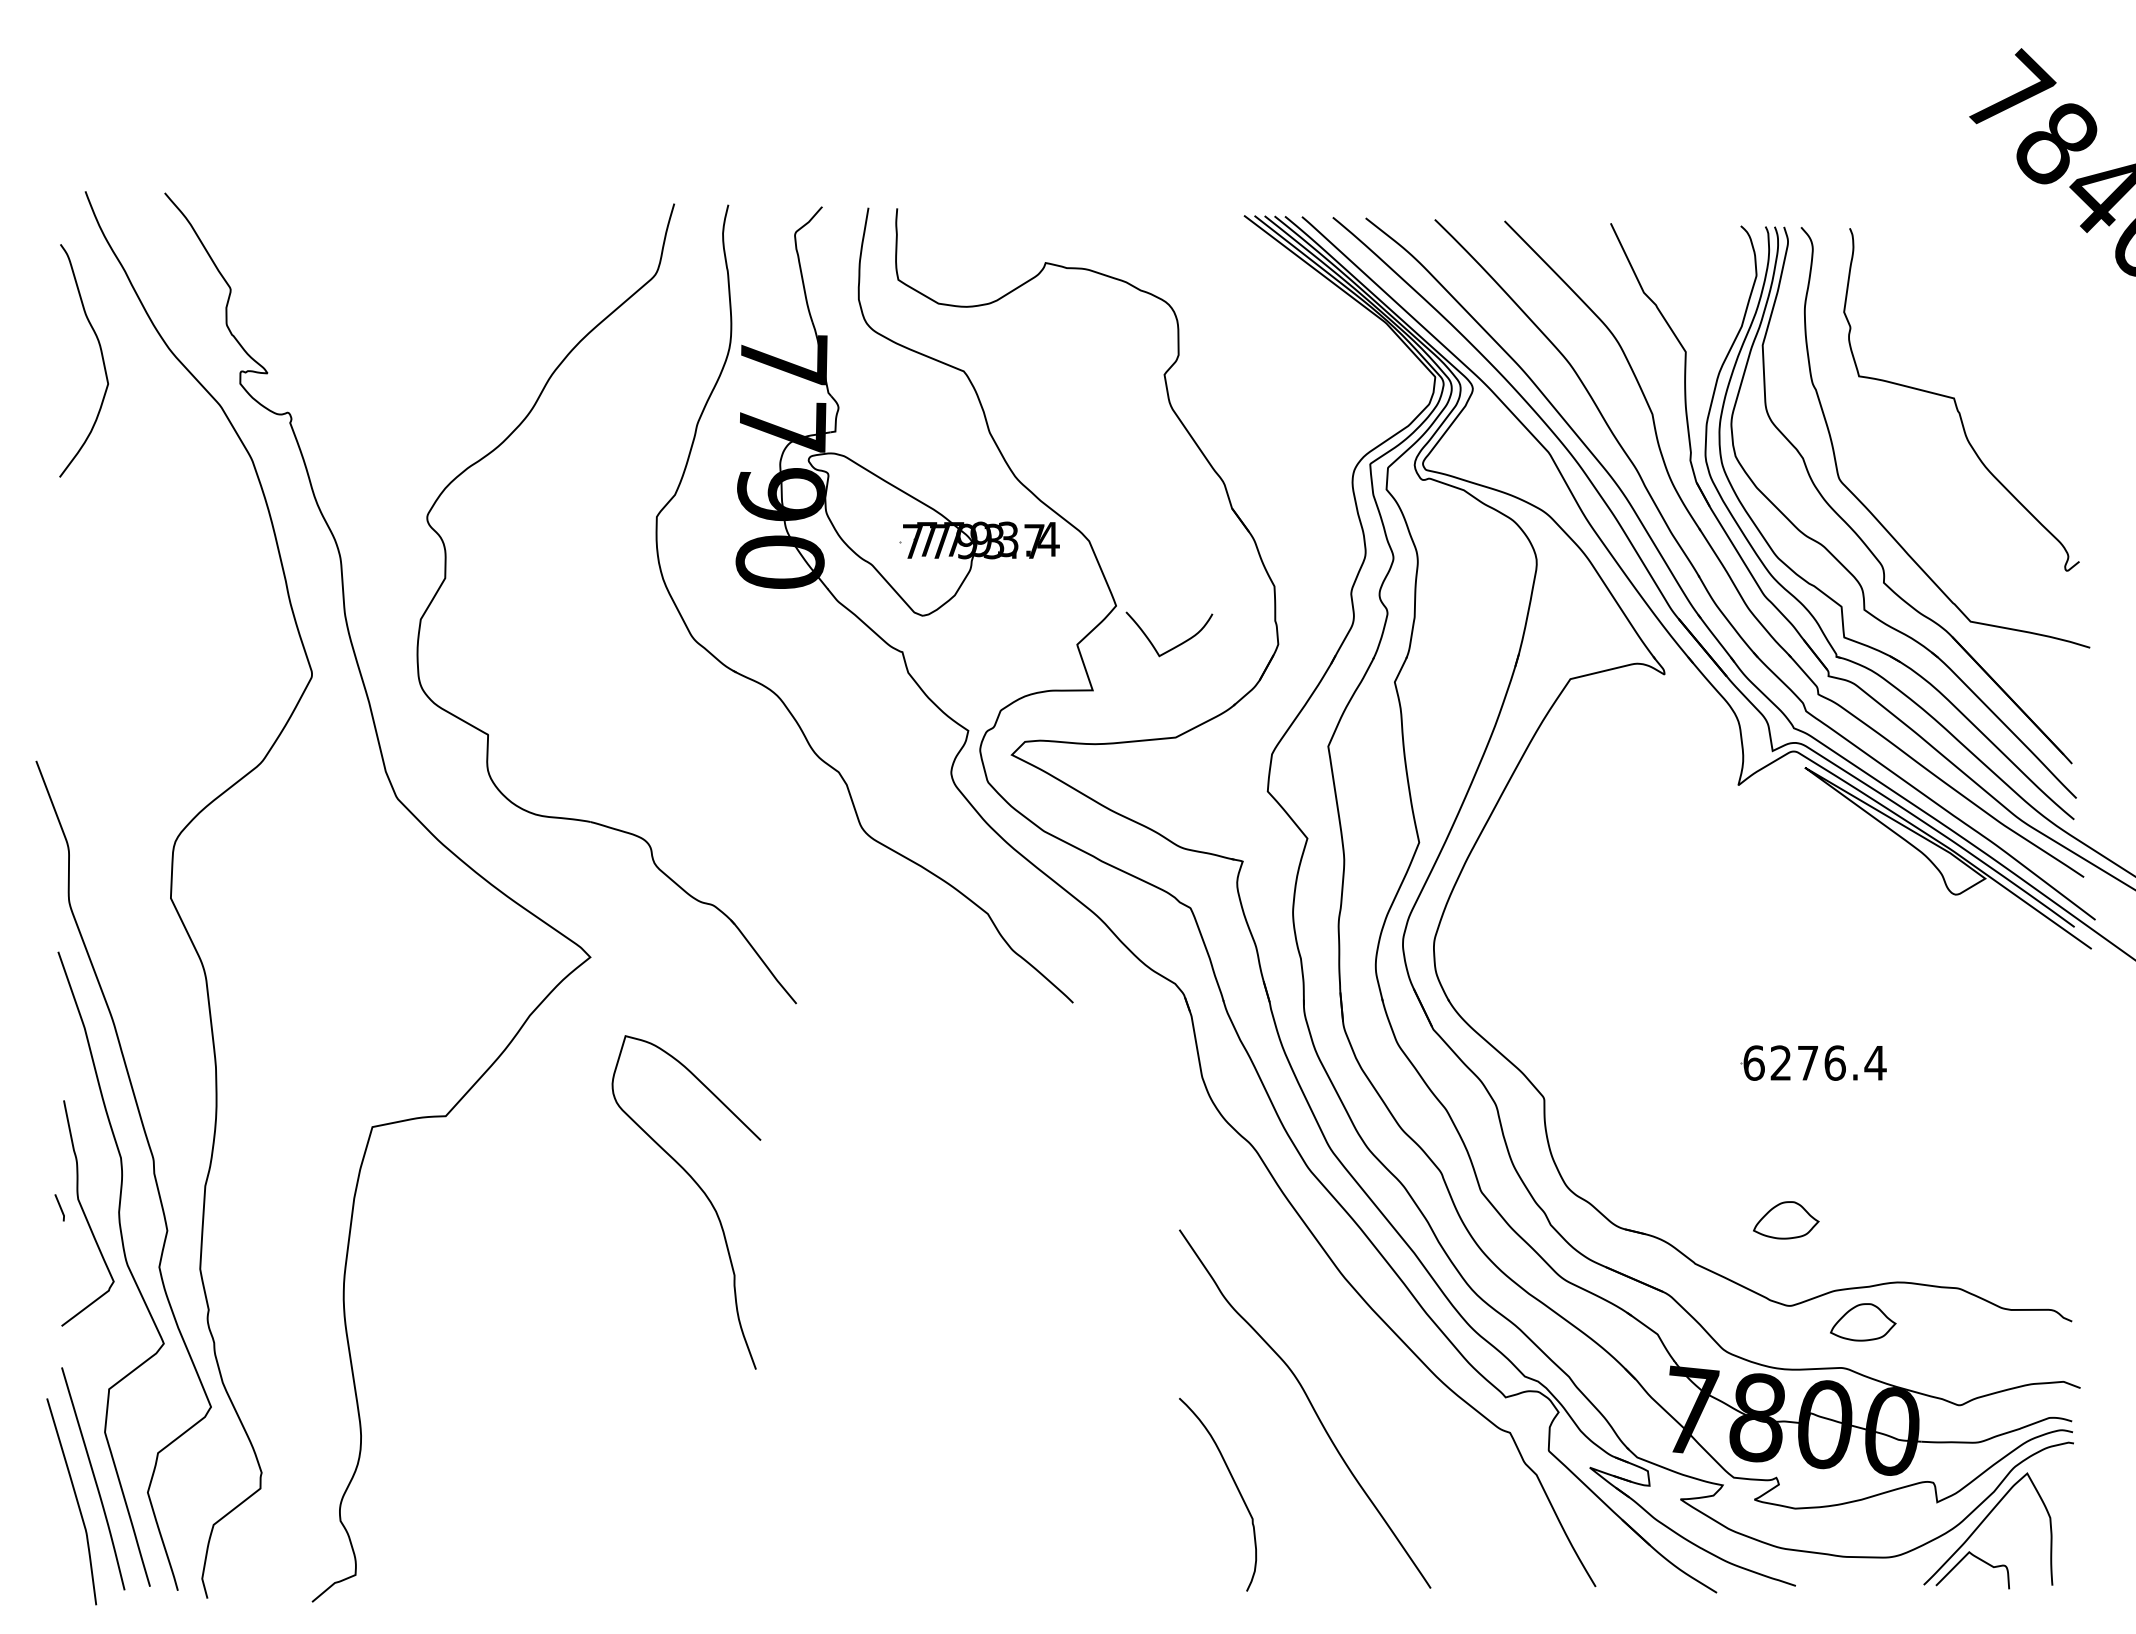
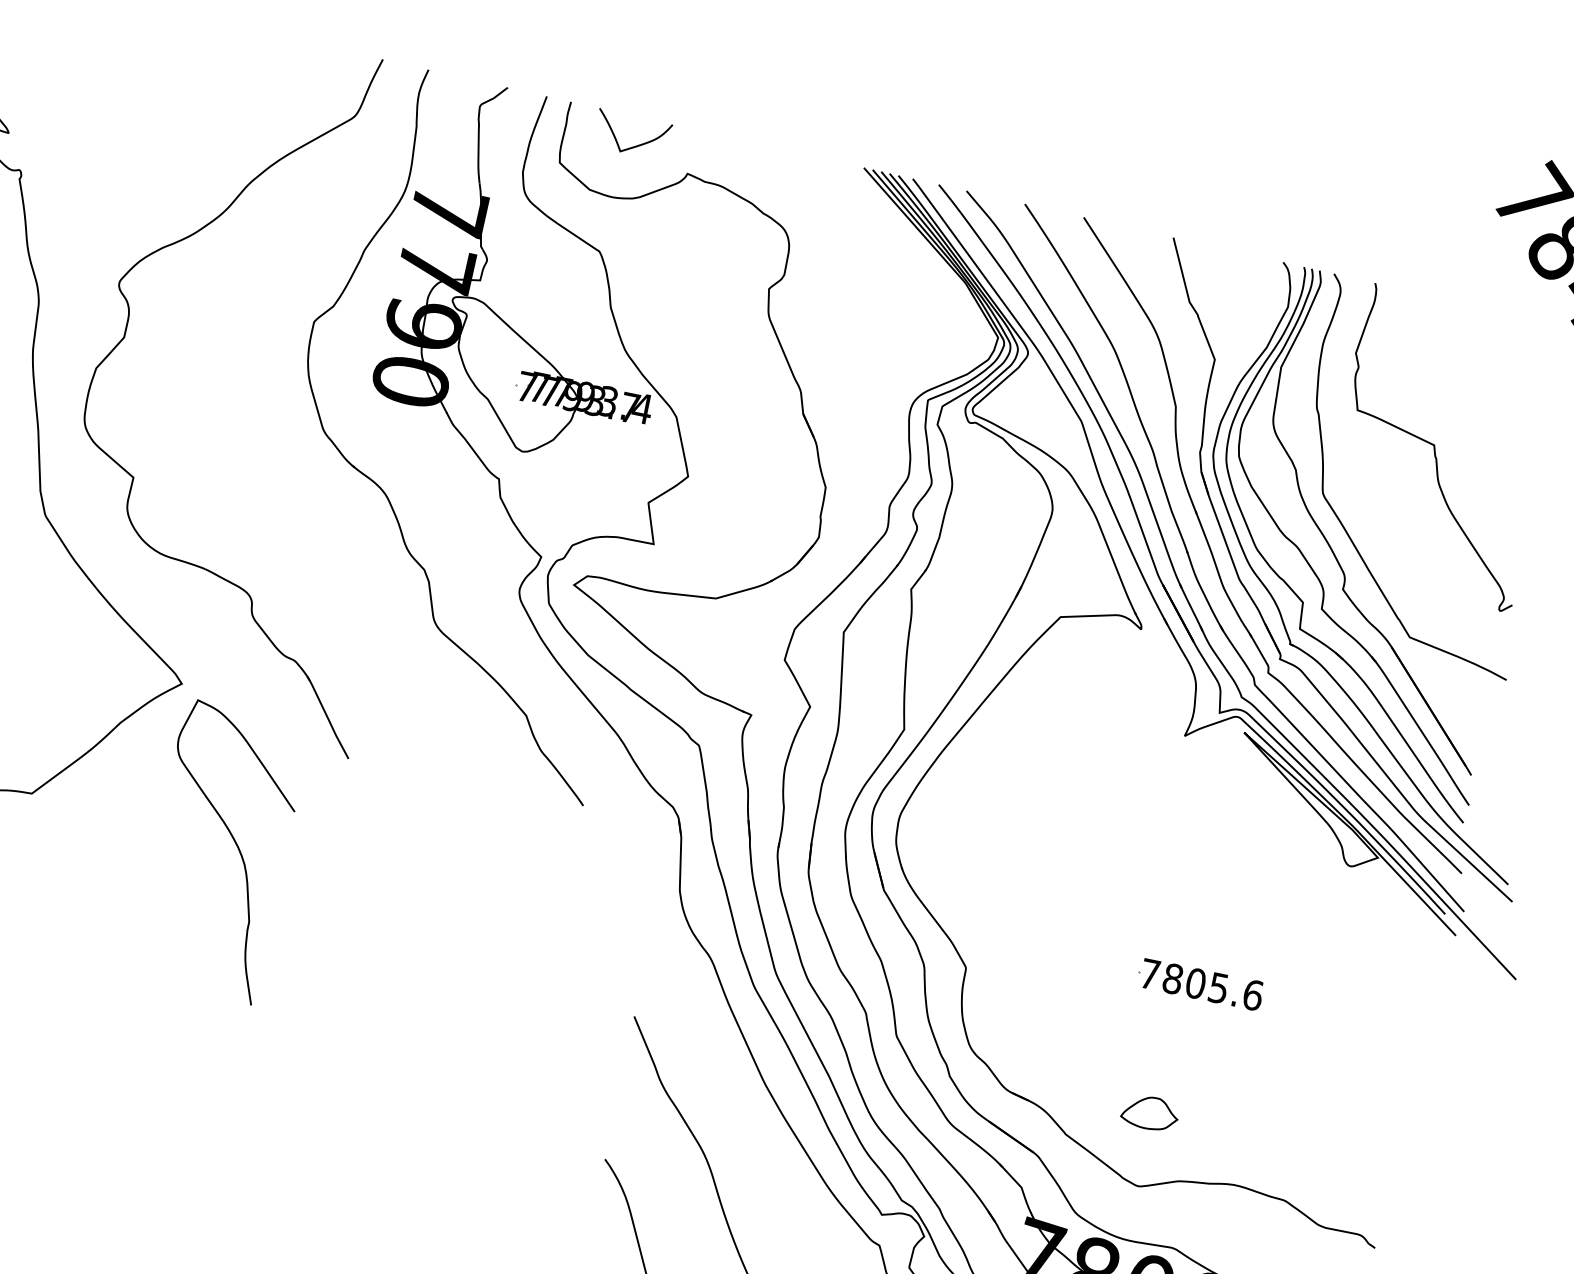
curve: (1174, 646) -> (634, 145), moved
text: (1814, 1062) -> (1201, 984), 6276.4 -> 7805.6
curve: (702, 1192) -> (236, 846), moved
part: (1863, 1322) -> (1198, 1213), removed

